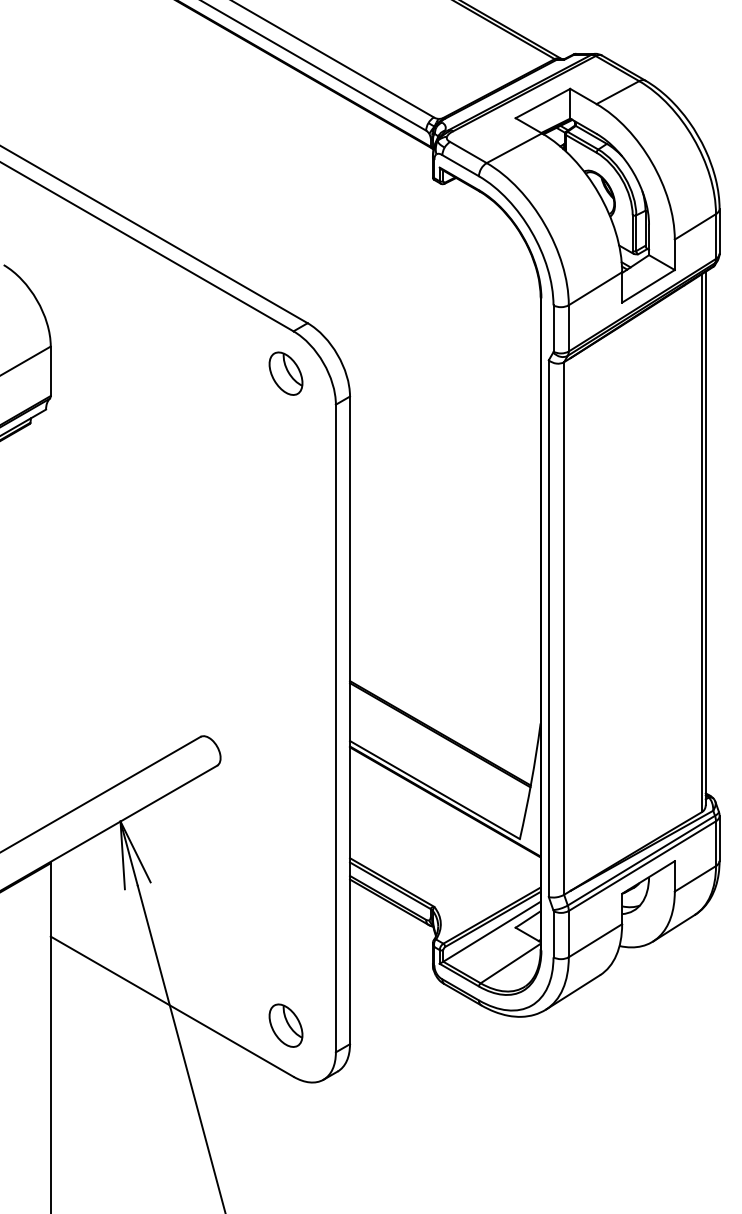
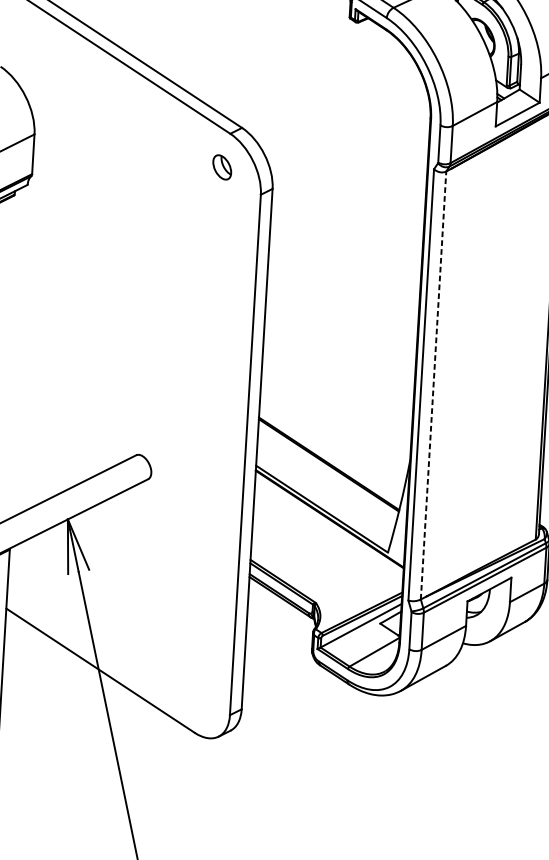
part: (285, 373) -> (221, 167), size x0.7
line: (564, 628) -> (433, 385), solid -> dashed
part: (285, 1025) -> (190, 691), removed

